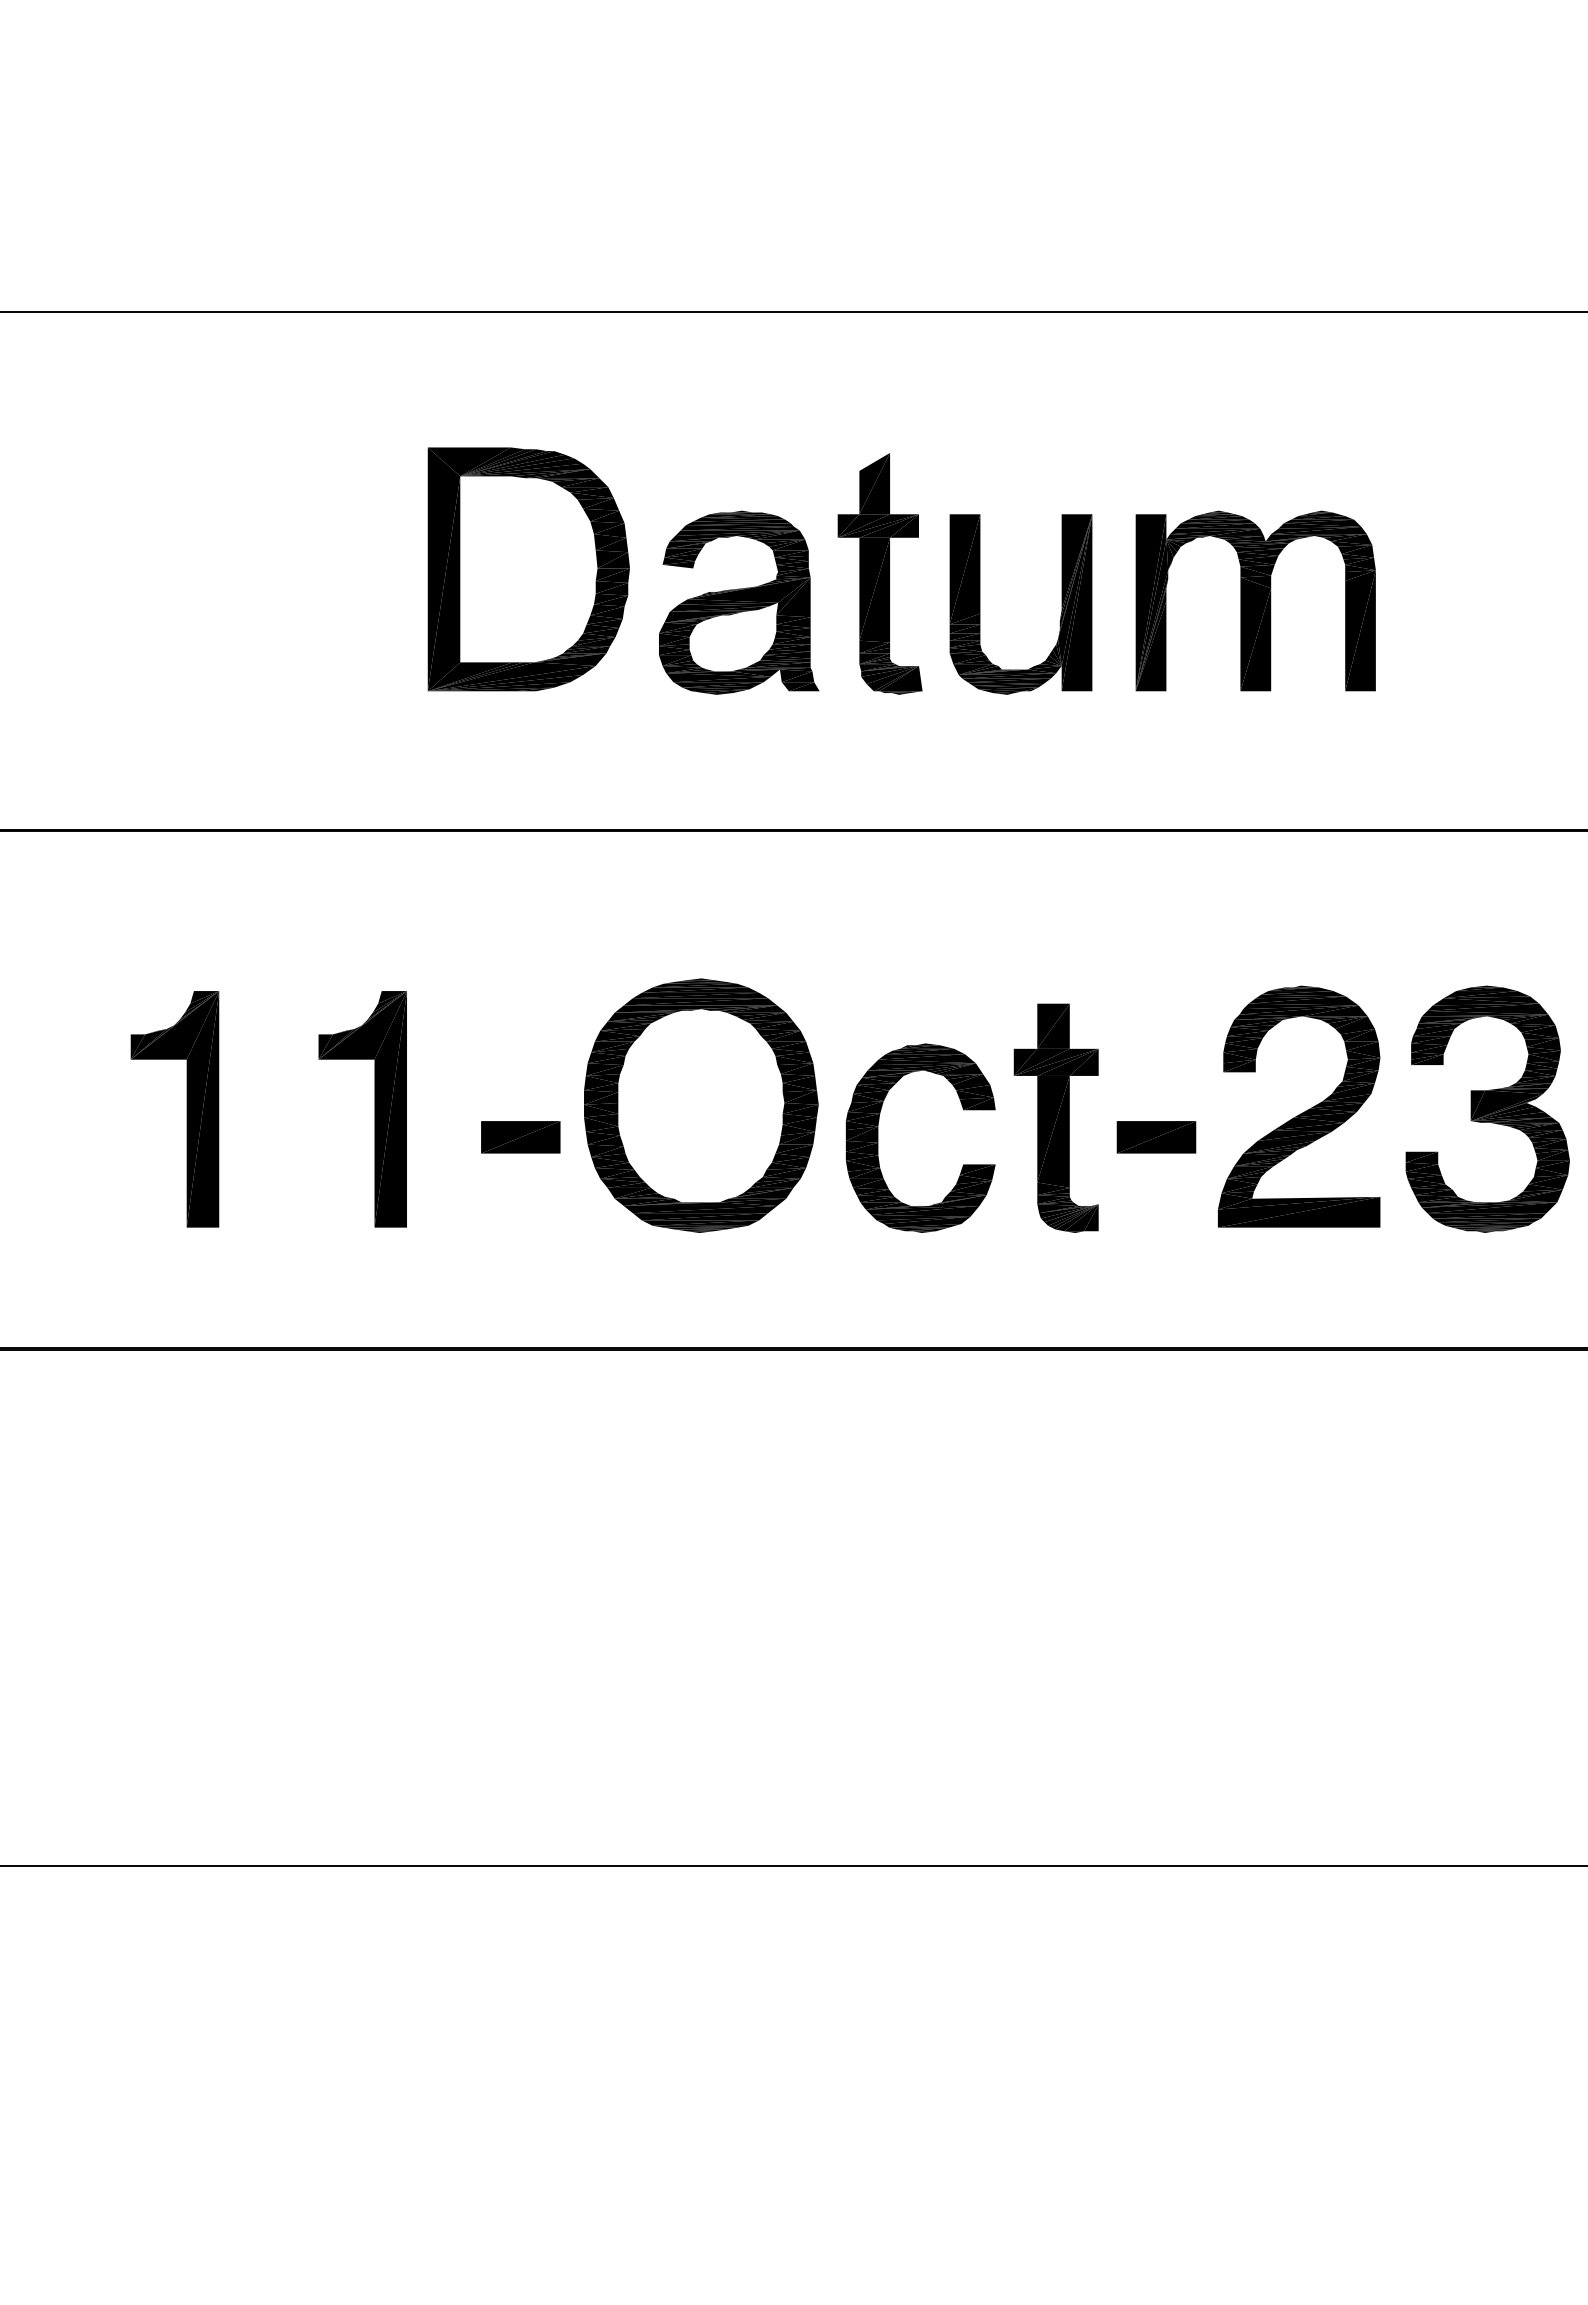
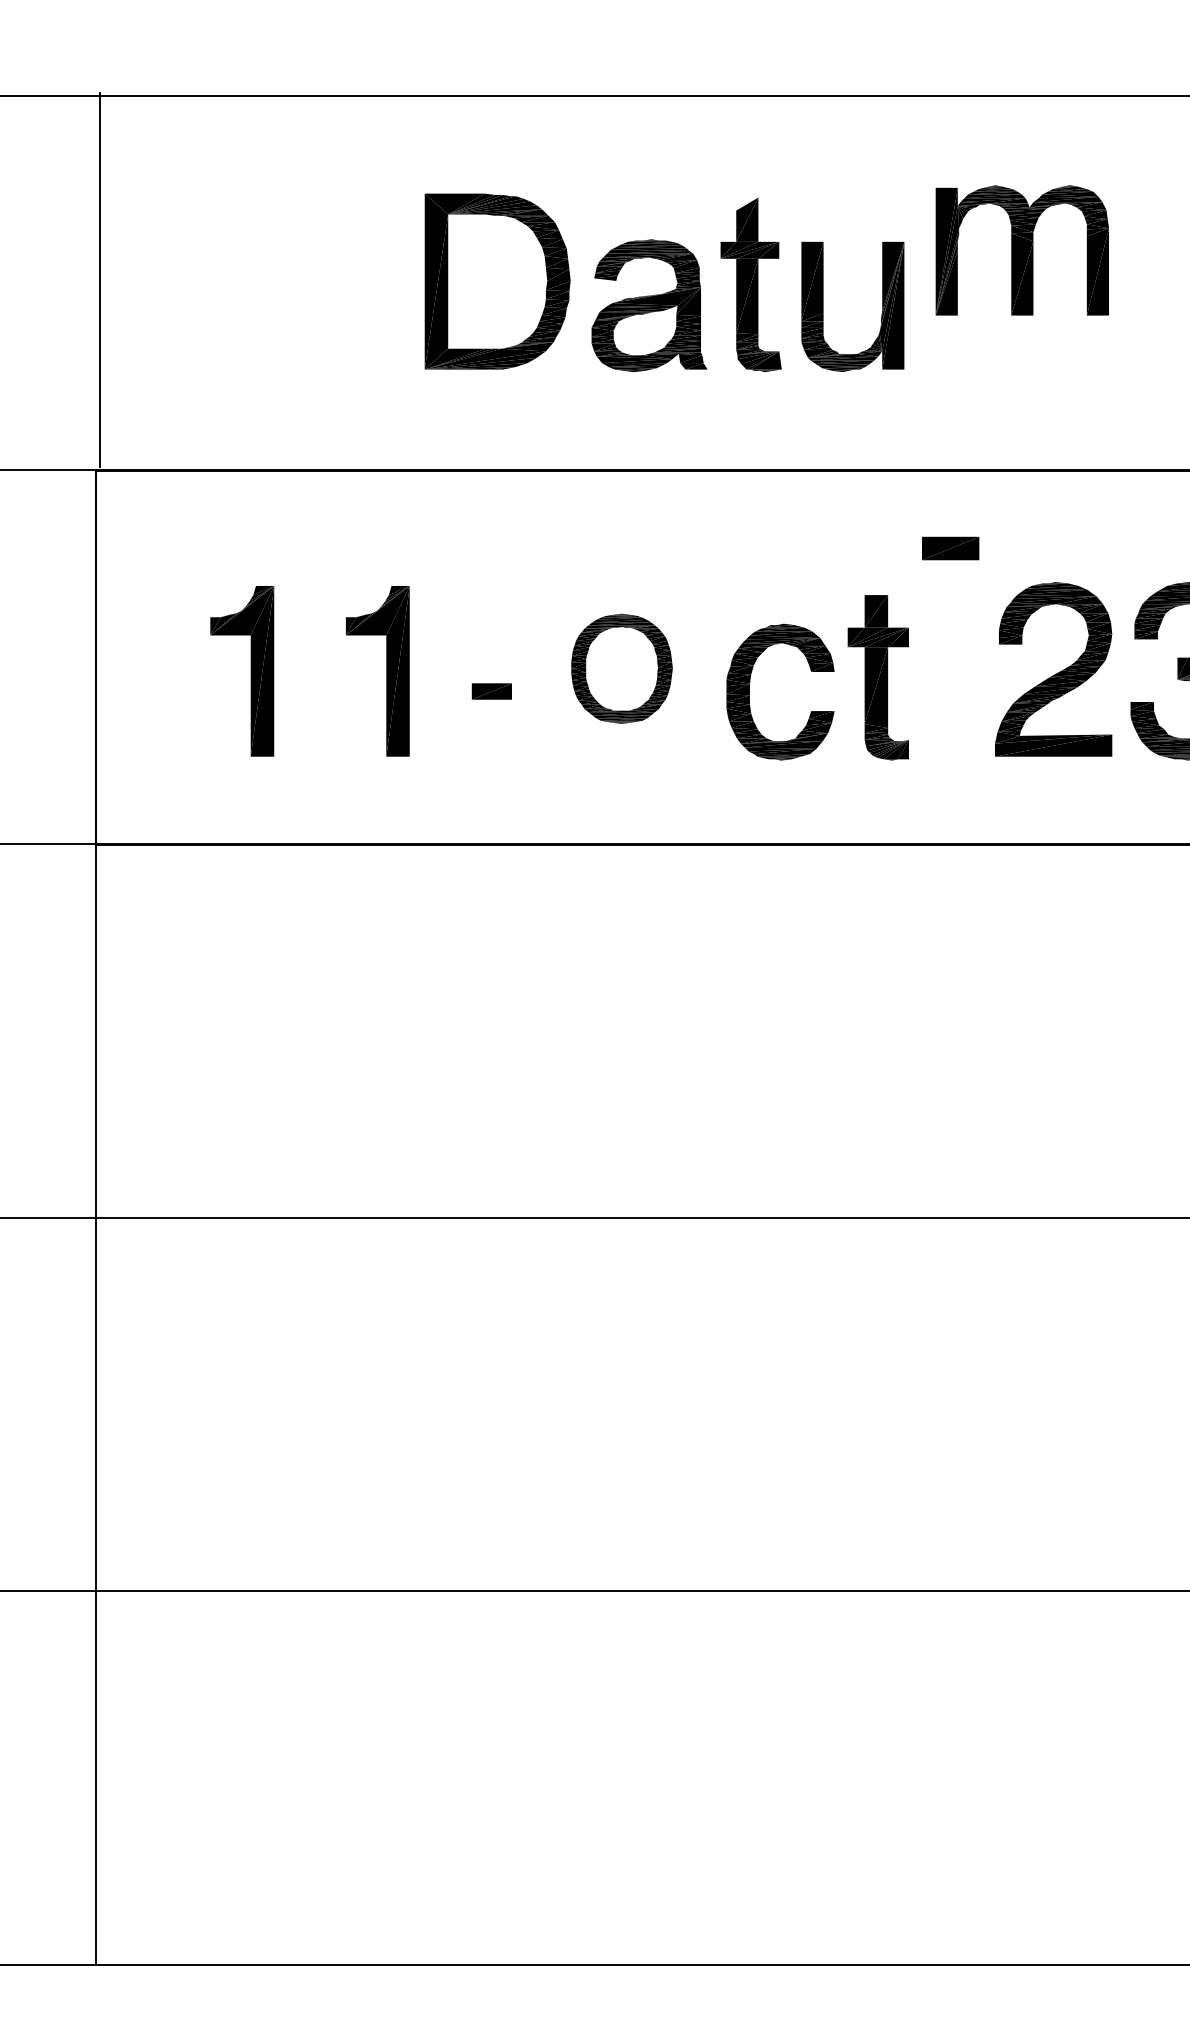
part: (1254, 601) -> (1021, 250), moved
part: (700, 1105) -> (621, 668), size x0.6
part: (520, 1137) -> (491, 691), size x0.7
part: (1156, 1137) -> (950, 548), moved

